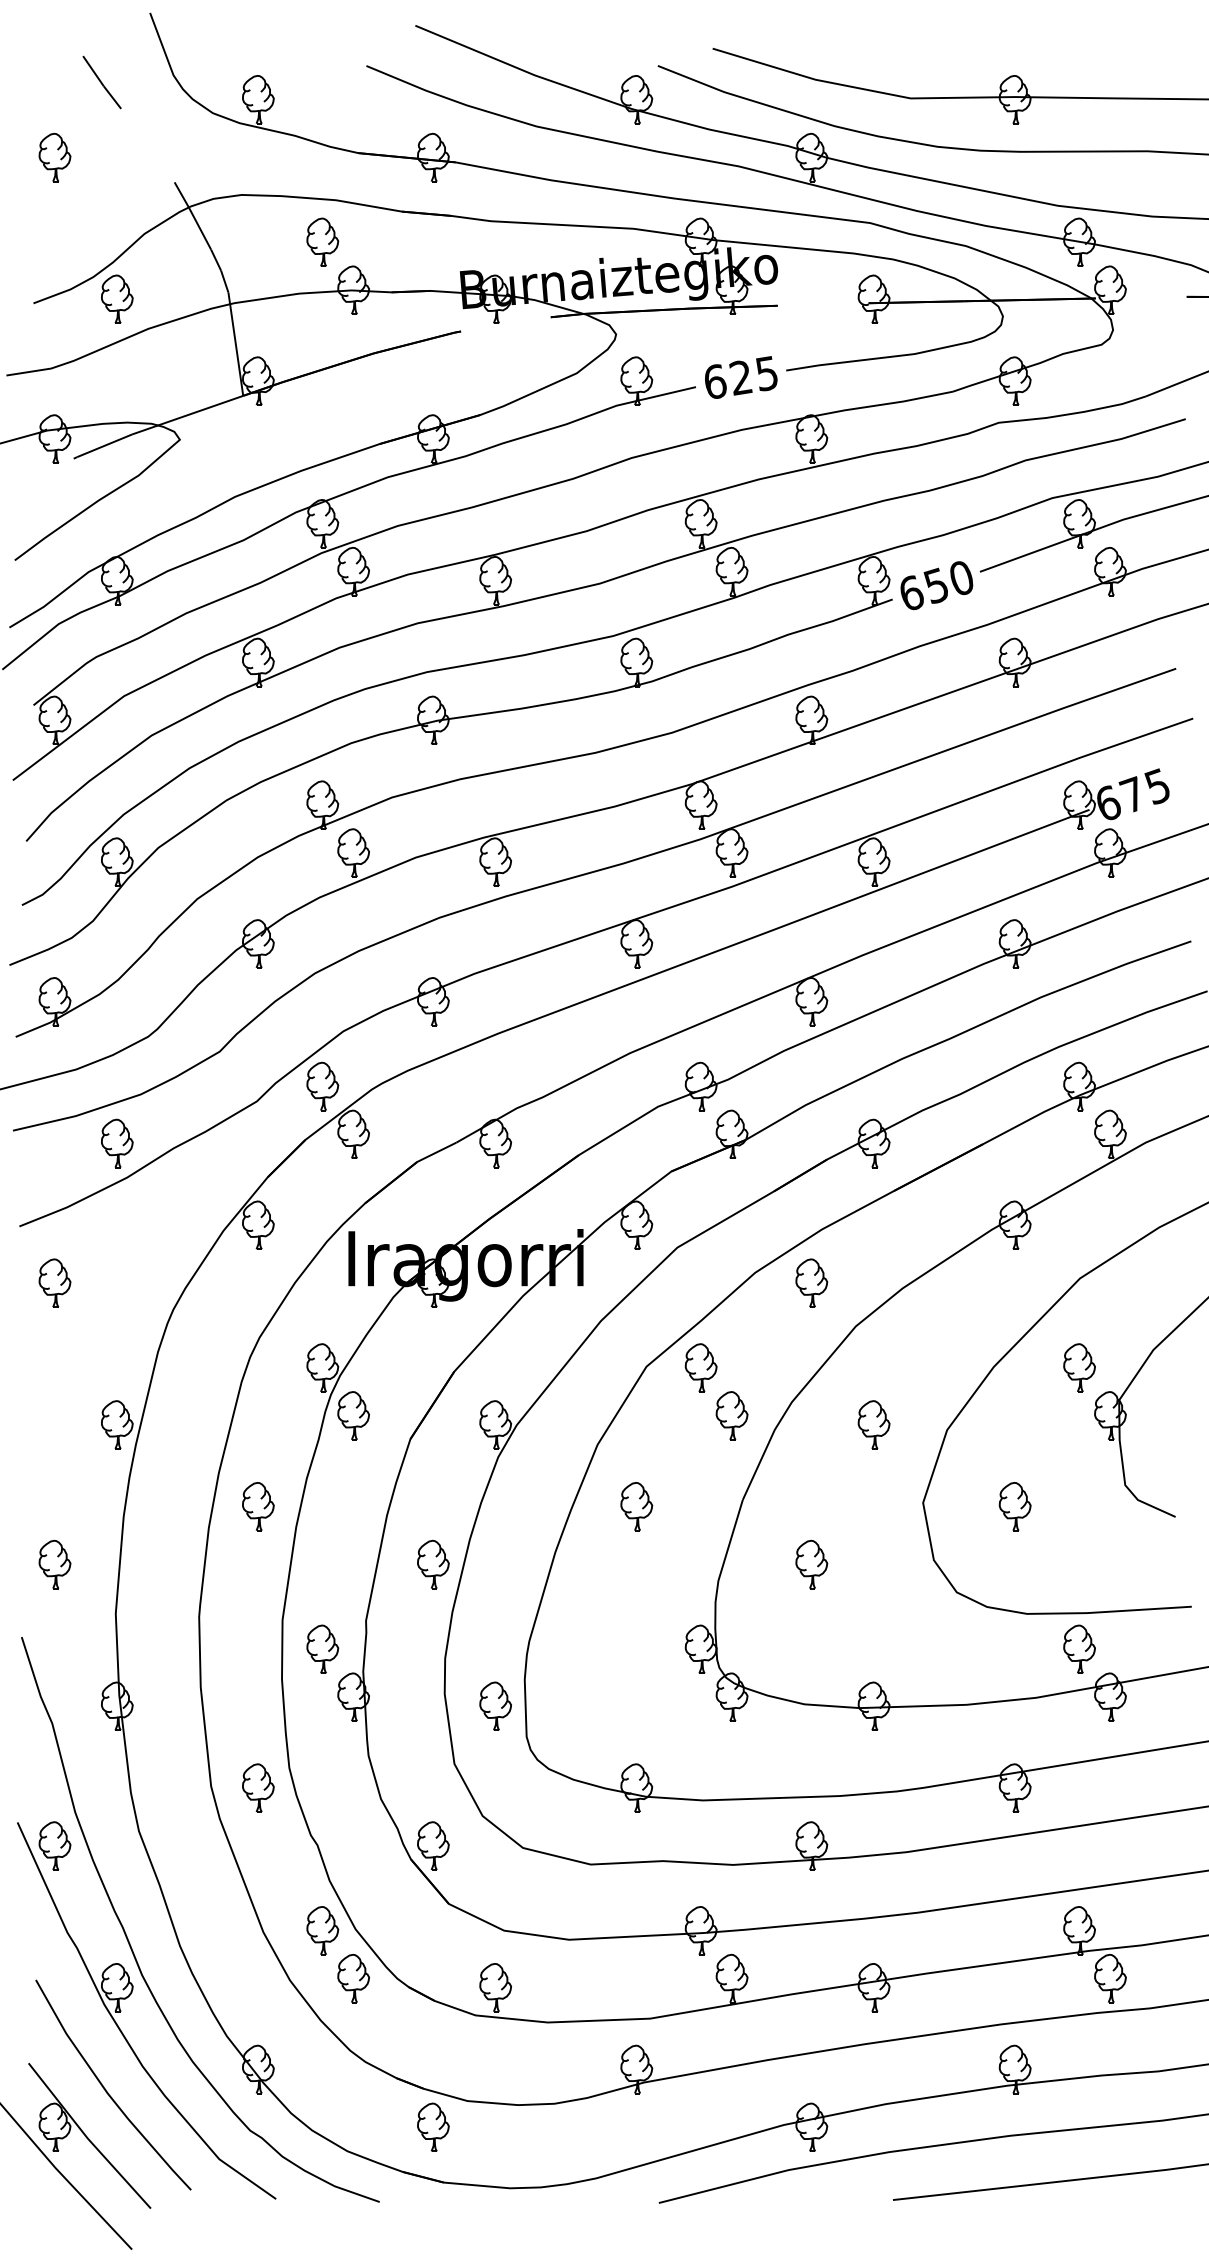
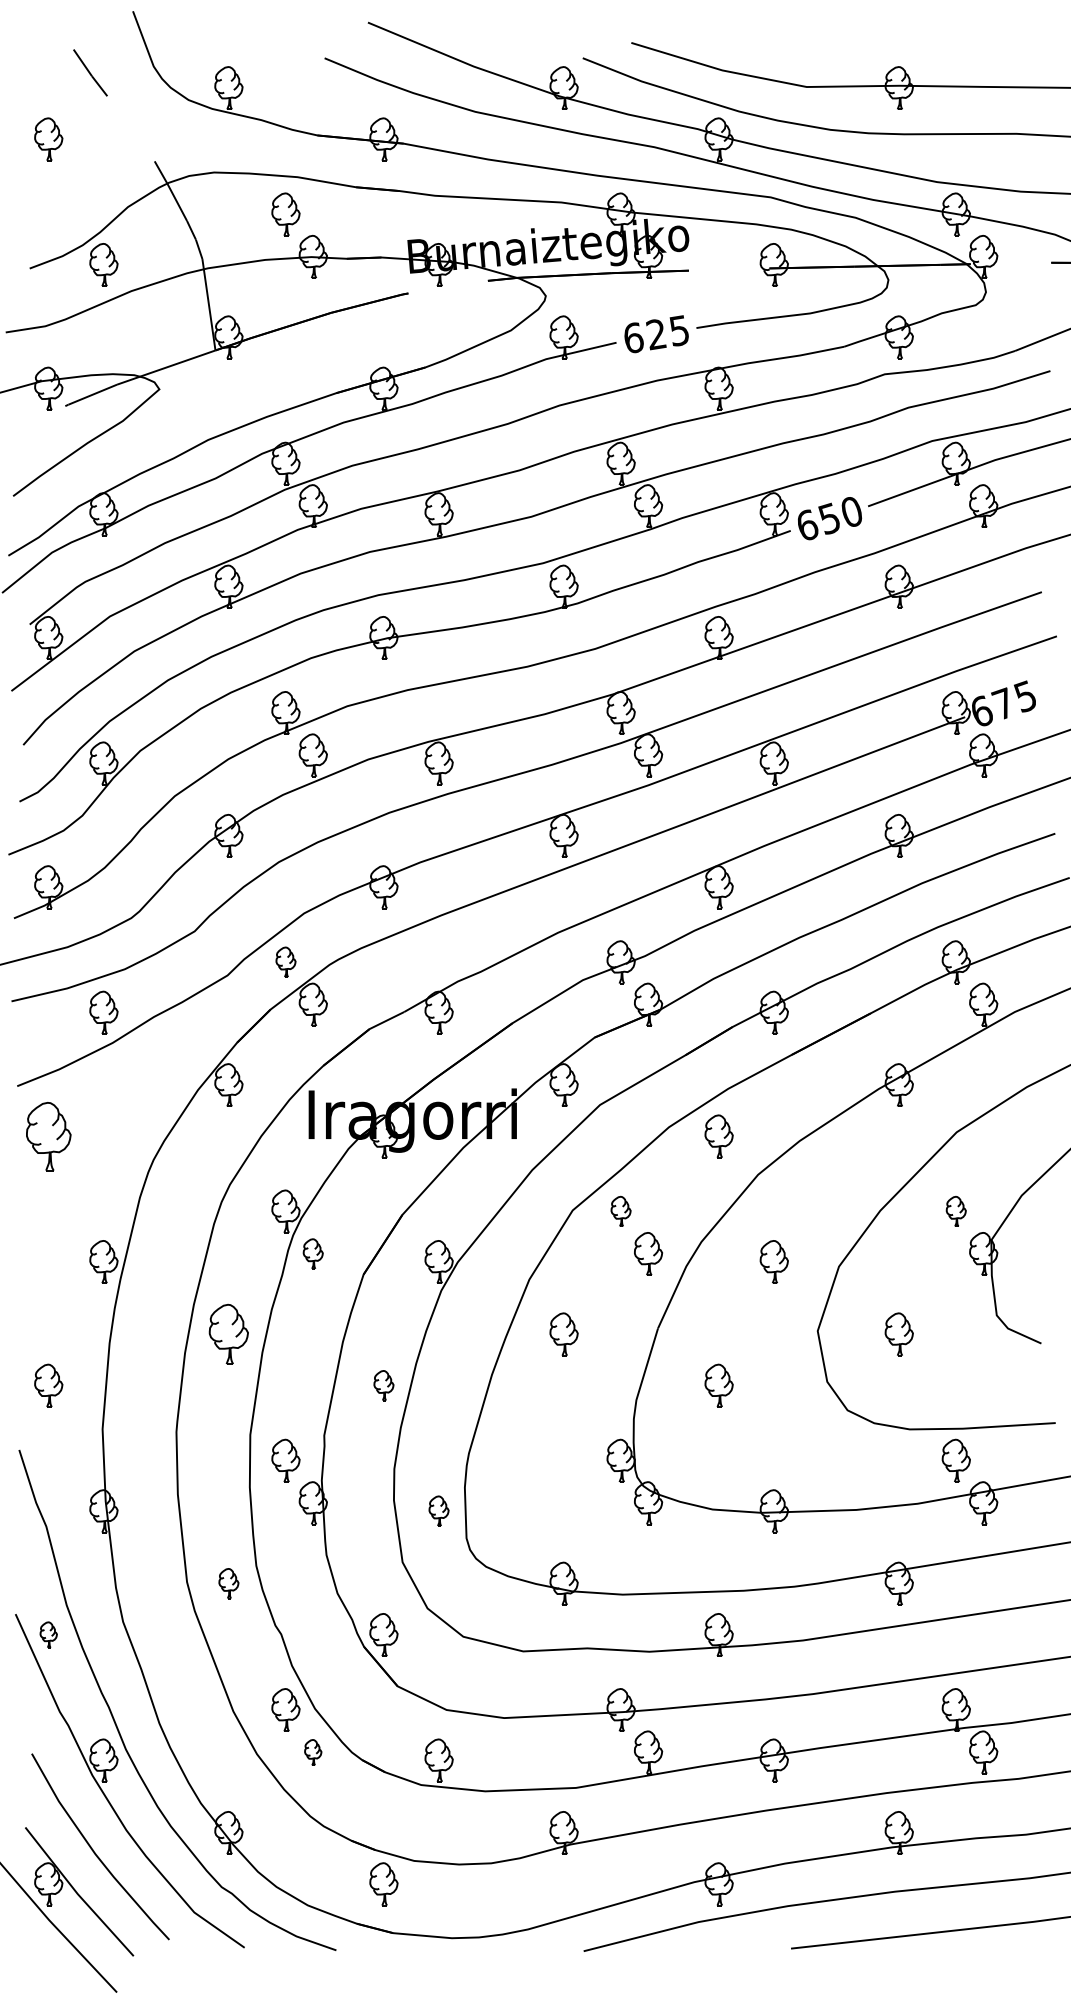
part: (322, 1086) -> (285, 962), size x0.7
part: (54, 1282) -> (48, 1135), size x1.6
part: (700, 1367) -> (620, 1211), size x0.7
part: (1079, 1367) -> (956, 1211), size x0.7
part: (353, 1415) -> (313, 1253), size x0.7
part: (258, 1506) -> (229, 1334), size x1.4
part: (433, 1564) -> (384, 1385), size x0.7
part: (495, 1705) -> (438, 1510), size x0.7
part: (258, 1787) -> (229, 1583), size x0.7
part: (54, 1845) -> (48, 1634), size x0.6
part: (353, 1978) -> (313, 1752), size x0.6

